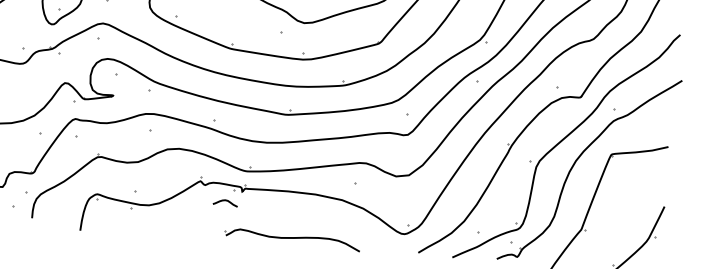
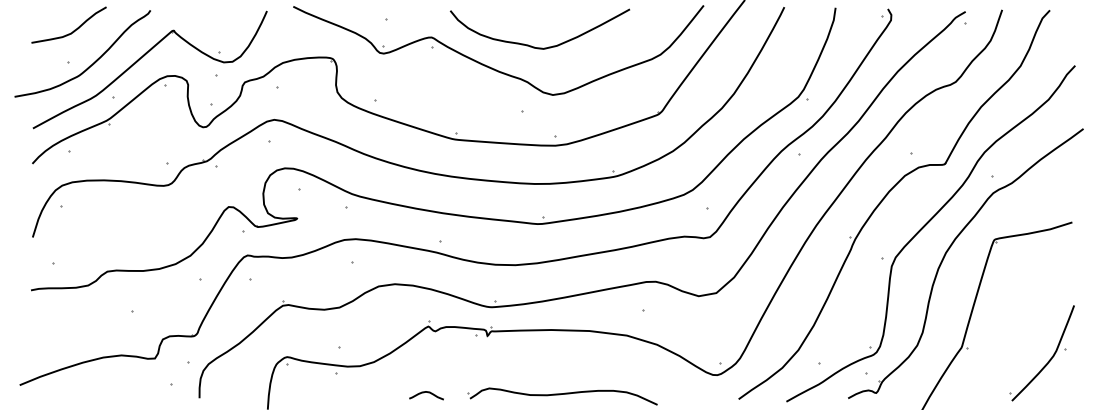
curve: (227, 201) -> (428, 393), moved

